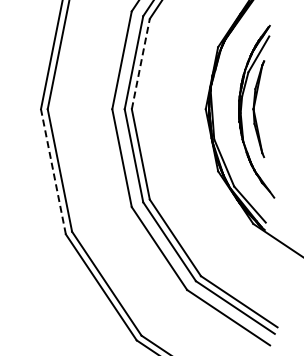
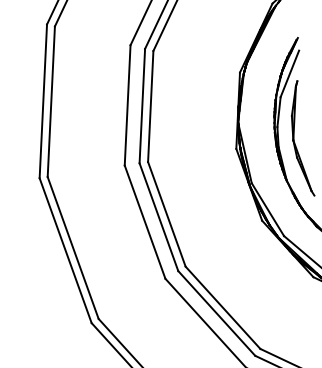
line: (140, 63) -> (150, 105), dashed -> solid
line: (53, 171) -> (65, 250), dashed -> solid

